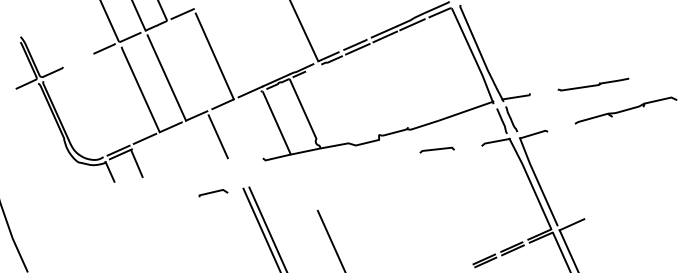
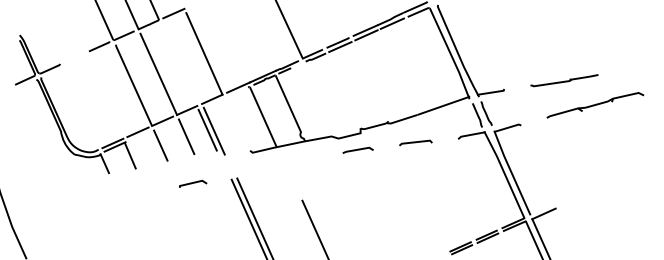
line: (224, 137) -> (213, 130), added
line: (195, 143) -> (186, 136), added
line: (168, 152) -> (160, 145), added
line: (375, 157) -> (357, 149), added
line: (213, 192) -> (193, 183), moved

